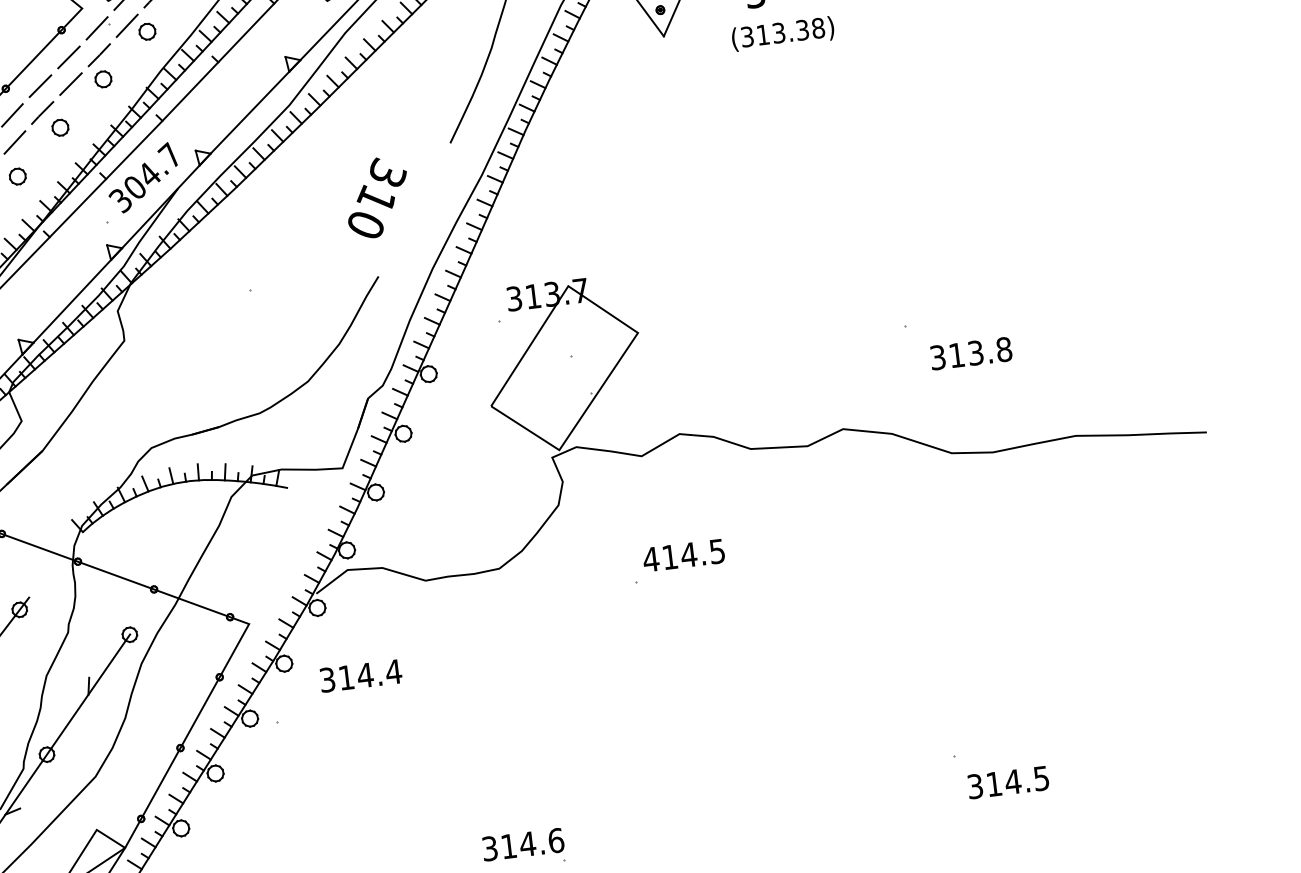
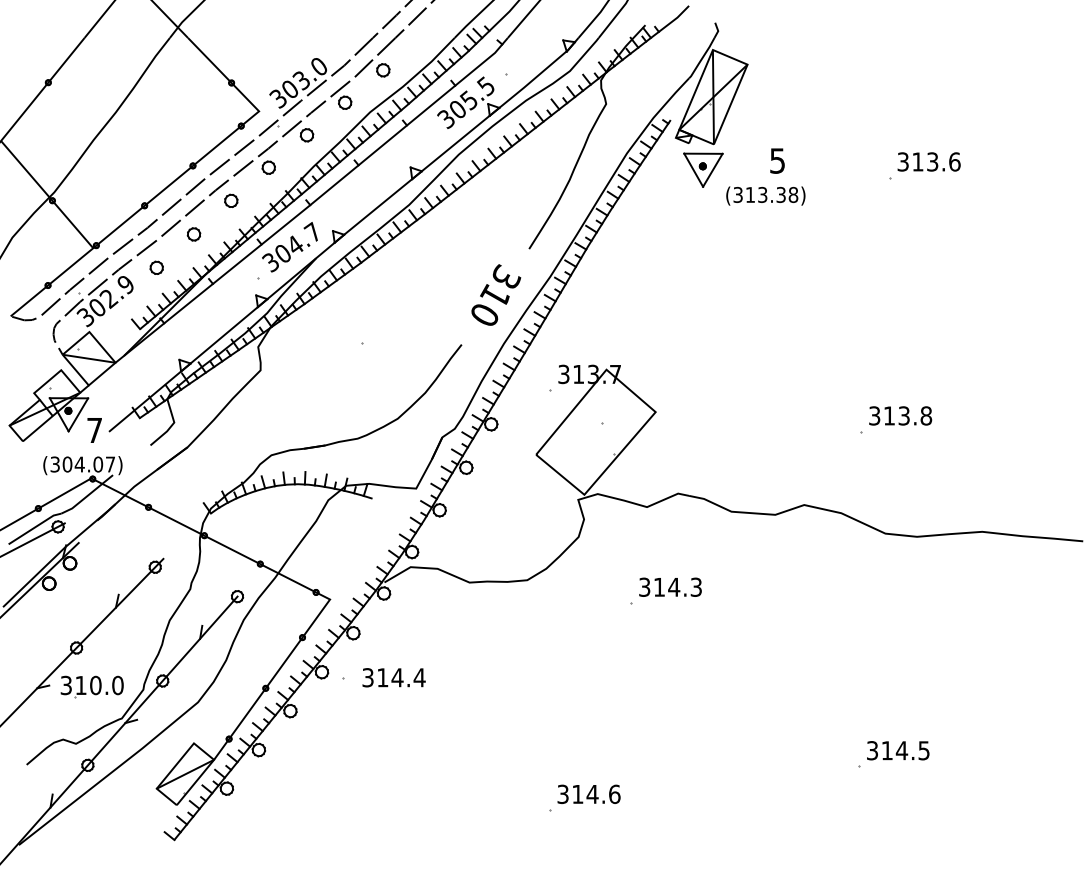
text: (782, 33) -> (765, 195), moved
text: (377, 196) -> (496, 294), moved
text: (971, 353) -> (900, 415), moved
text: (682, 554) -> (669, 586), 414.5 -> 314.3
text: (360, 675) -> (393, 677), moved
text: (1008, 782) -> (898, 750), moved
text: (522, 843) -> (588, 793), moved

